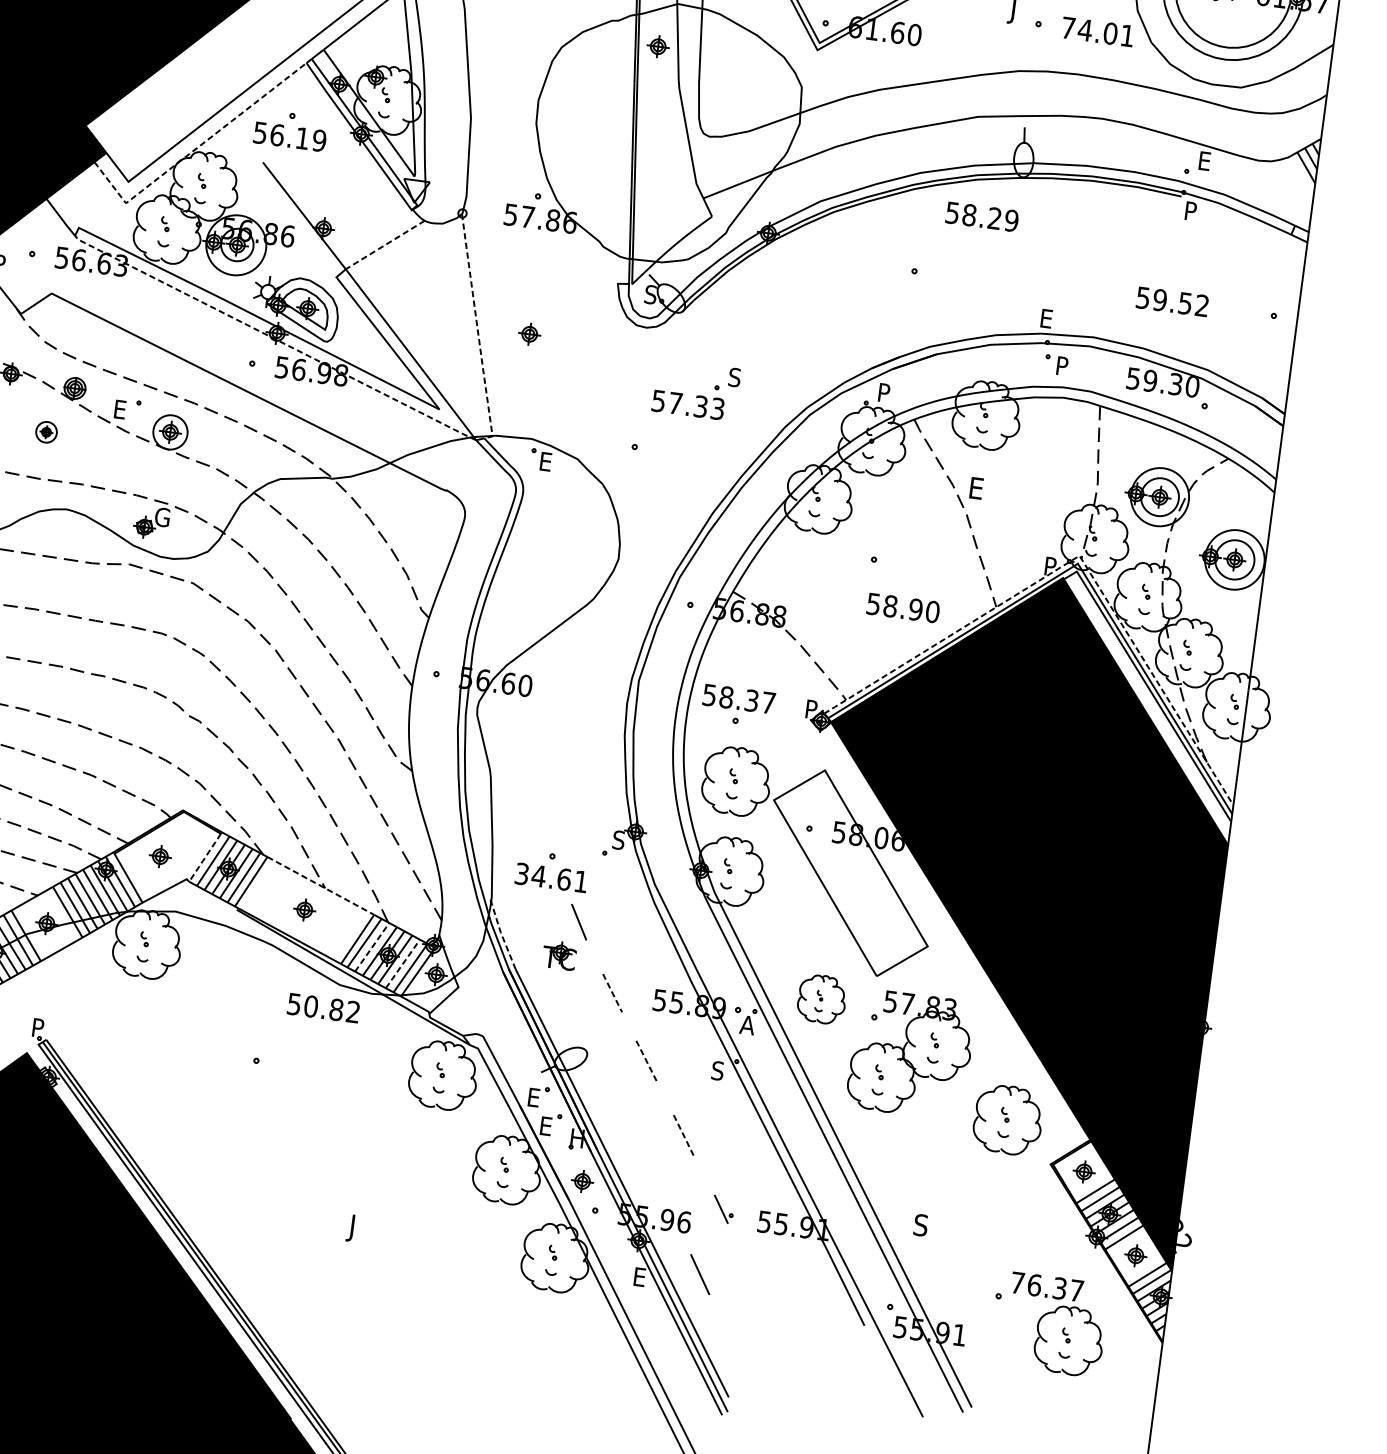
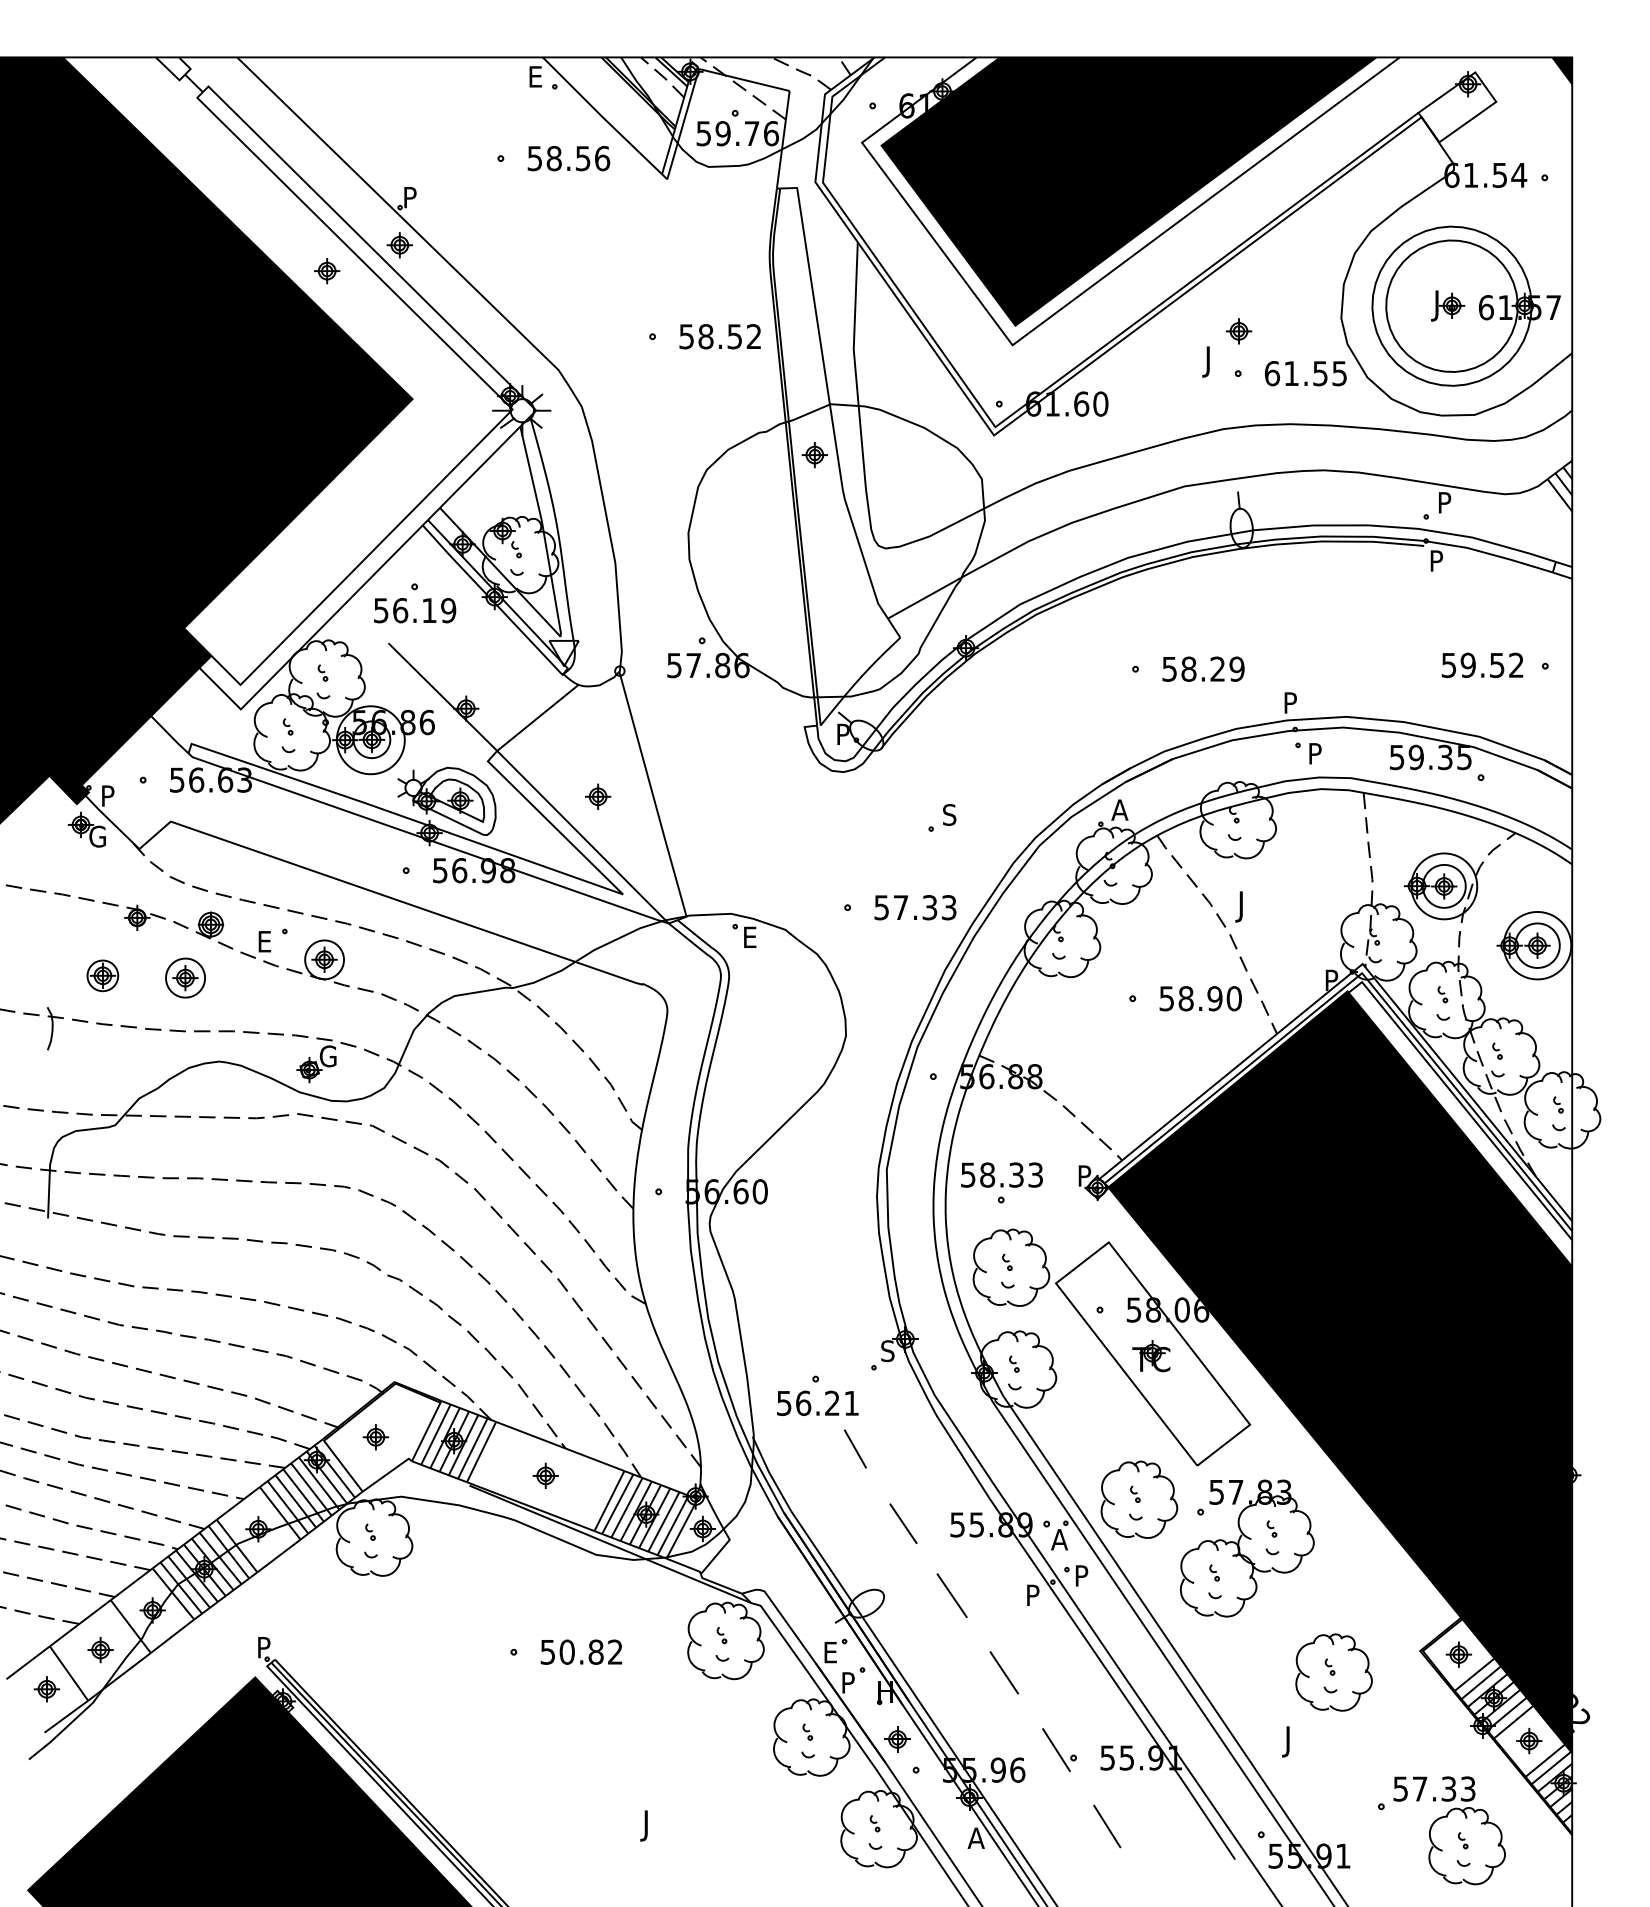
text: (1097, 31) -> (1305, 373), 74.01 -> 61.55
line: (196, 149) -> (311, 638), dashed -> solid
text: (1206, 161) -> (1446, 502), E -> P
text: (982, 216) -> (1203, 668), moved
line: (384, 245) -> (537, 718), dashed -> solid
text: (650, 294) -> (842, 734), S -> P
text: (1172, 301) -> (1482, 665), moved
text: (1047, 318) -> (1291, 702), E -> P
line: (477, 330) -> (654, 800), dashed -> solid
part: (530, 334) -> (598, 796), moved
line: (275, 338) -> (428, 839), dashed -> solid
text: (1192, 386) -> (1464, 757), 59.30 -> 59.35
text: (884, 392) -> (1119, 809), P -> A
text: (688, 404) -> (915, 907), moved
part: (46, 431) -> (185, 977), size x1.67
text: (976, 490) -> (1237, 906), E -> J
line: (1077, 556) -> (1360, 965), dashed -> solid
text: (903, 607) -> (1200, 998), moved
text: (768, 702) -> (1035, 1174), 58.37 -> 58.33
line: (205, 858) -> (426, 1432), dashed -> solid
text: (543, 876) -> (808, 1402), 34.61 -> 56.21
line: (321, 885) -> (560, 1446), dashed -> solid
line: (501, 933) -> (769, 1473), dashed -> solid
line: (371, 947) -> (626, 1507), dashed -> solid
part: (559, 955) -> (1151, 1356), moved
line: (402, 963) -> (663, 1521), dashed -> solid
line: (612, 993) -> (903, 1524), dashed -> solid
part: (822, 999) -> (1139, 1499), size x1.43
text: (322, 1007) -> (580, 1651), moved
part: (758, 1058) -> (1076, 1575), added
line: (647, 1061) -> (952, 1595), dashed -> solid
text: (717, 1070) -> (1032, 1595), S -> P
part: (1007, 1119) -> (1333, 1672), moved
text: (547, 1126) -> (849, 1682), E -> P
line: (683, 1135) -> (1004, 1672), dashed -> solid
part: (723, 1209) -> (1059, 1750), size x1.43
text: (920, 1227) -> (1283, 1741), S -> J
line: (700, 1274) -> (1107, 1826), moved
text: (639, 1276) -> (975, 1837), E -> A
text: (1047, 1286) -> (1434, 1788), 76.37 -> 57.33

